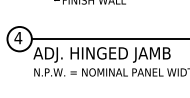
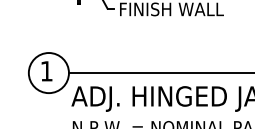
text: (18, 38) -> (46, 71), 4 -> 1

